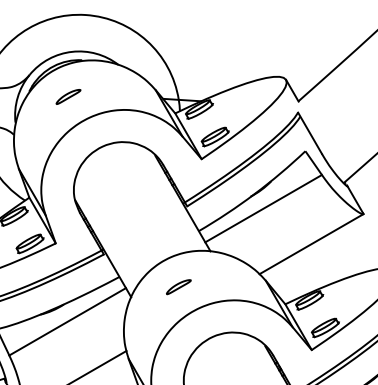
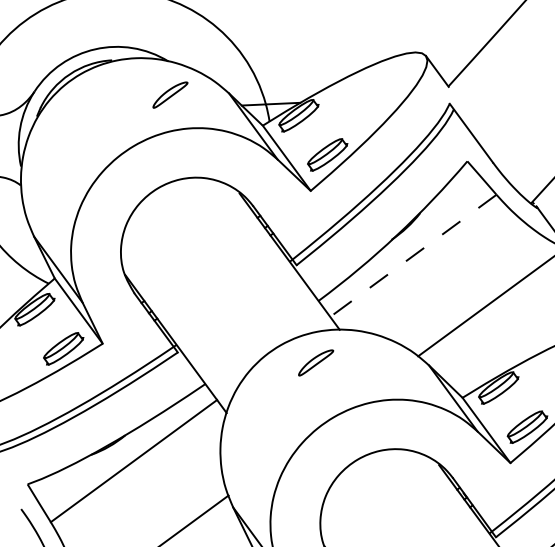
part: (68, 96) -> (170, 94), moved
line: (263, 208) -> (413, 255), solid -> dashed
part: (178, 287) -> (315, 363), moved

